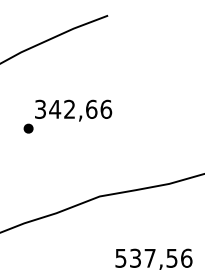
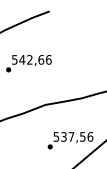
text: (39, 108) -> (14, 59), 342,66 -> 542,66

